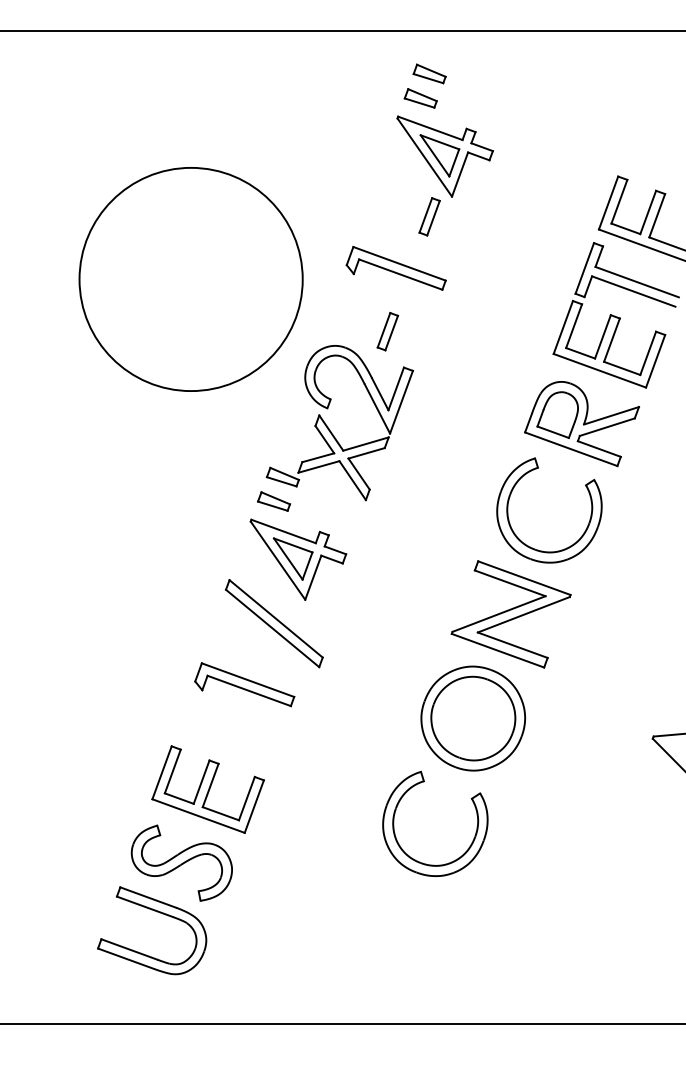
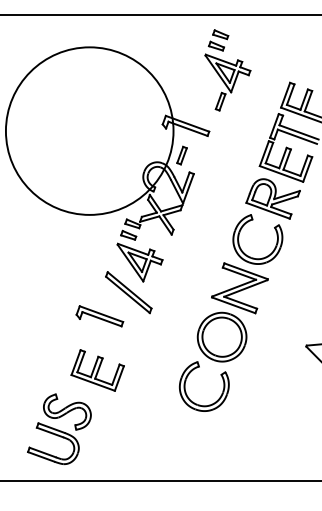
part: (444, 150) -> (227, 70), moved
circle: (190, 278) -> (89, 130), size x1.6
part: (243, 685) -> (99, 316), moved
part: (165, 898) -> (59, 428), moved

